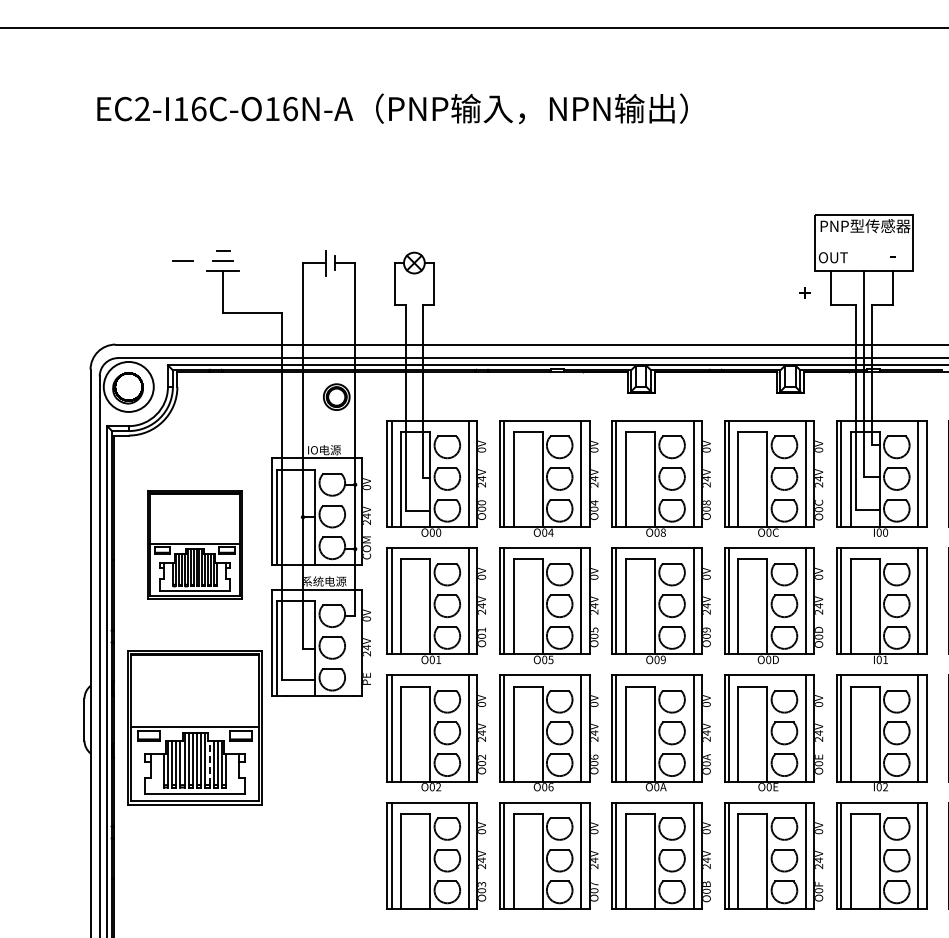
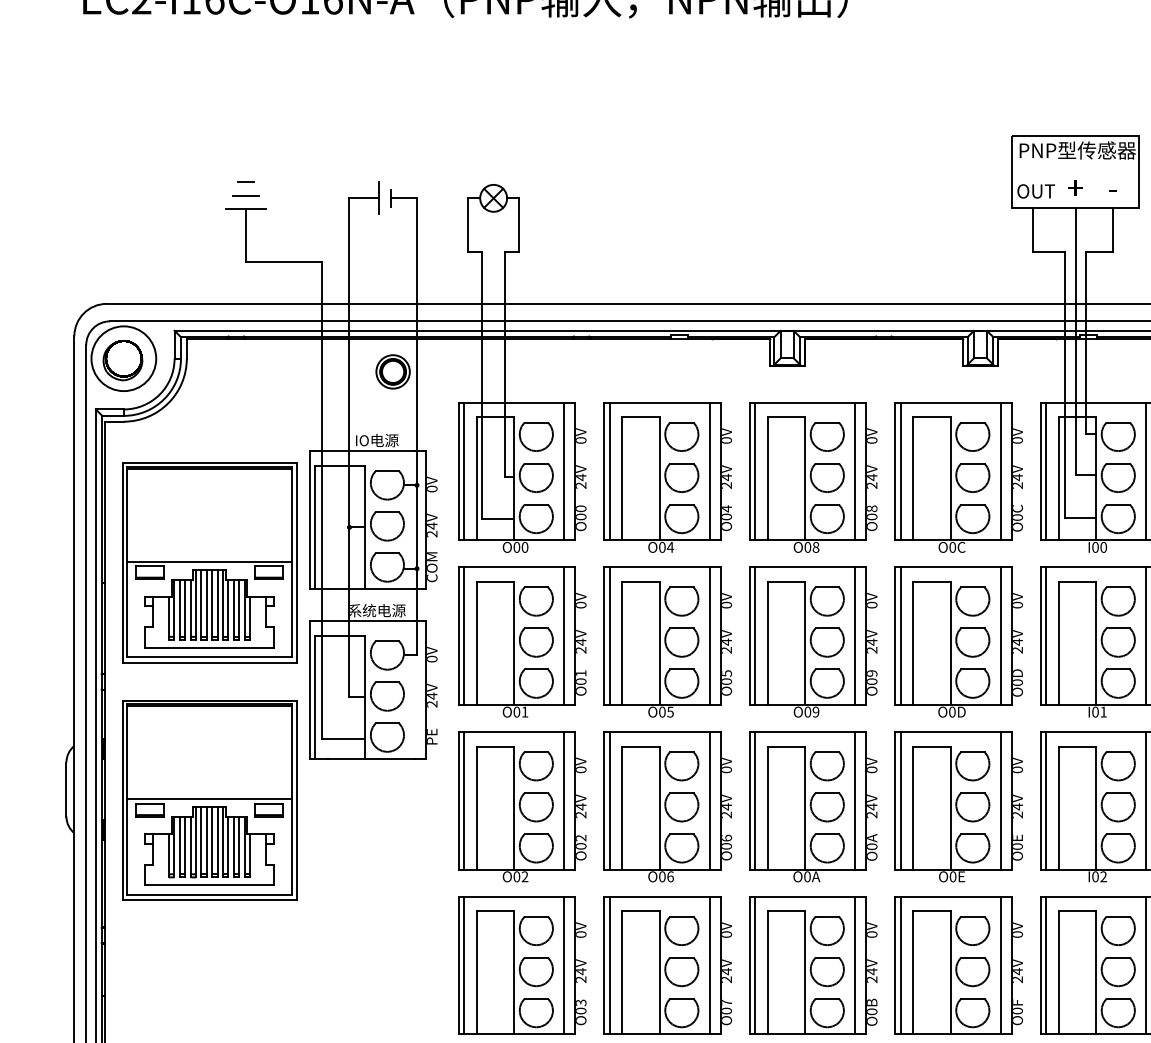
line: (182, 260) -> (193, 194), removed
text: (804, 292) -> (1075, 187), moved
part: (194, 544) -> (208, 562), size x1.43
line: (209, 762) -> (228, 844), dashed -> solid

